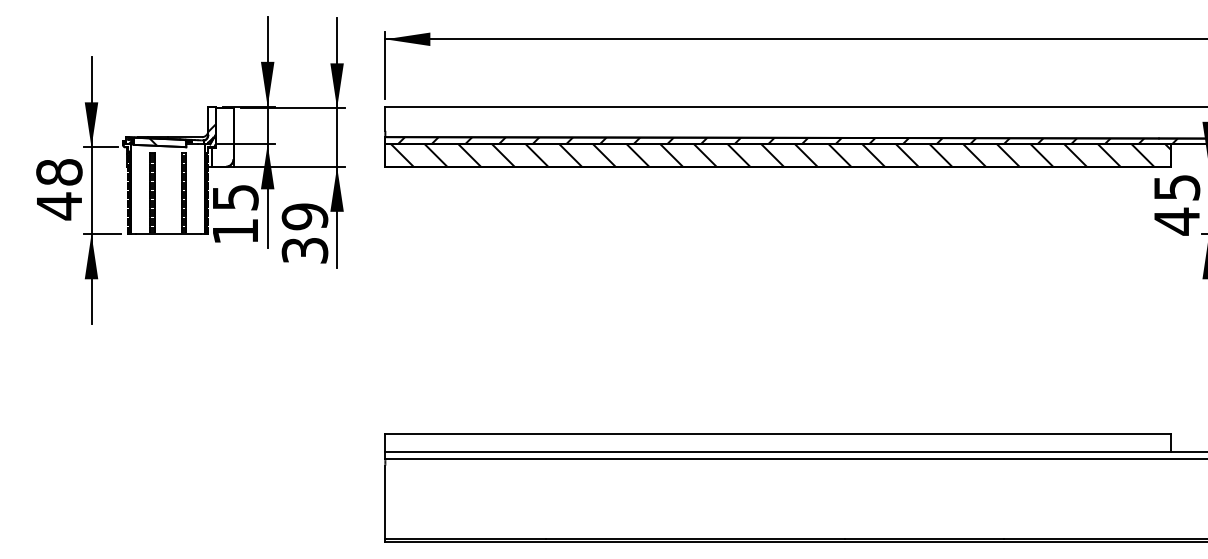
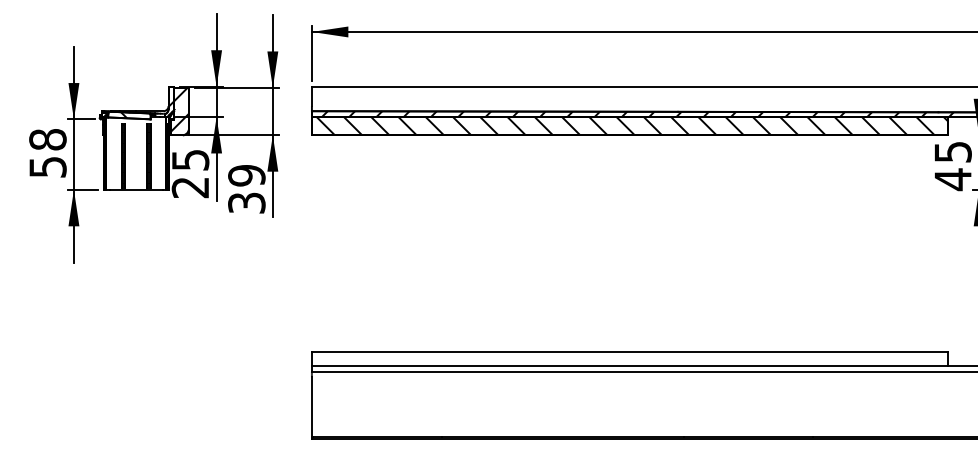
hatch: (222, 135) -> (180, 109), added
text: (59, 206) -> (48, 167), 48 -> 58
text: (234, 231) -> (189, 187), 15 -> 25

